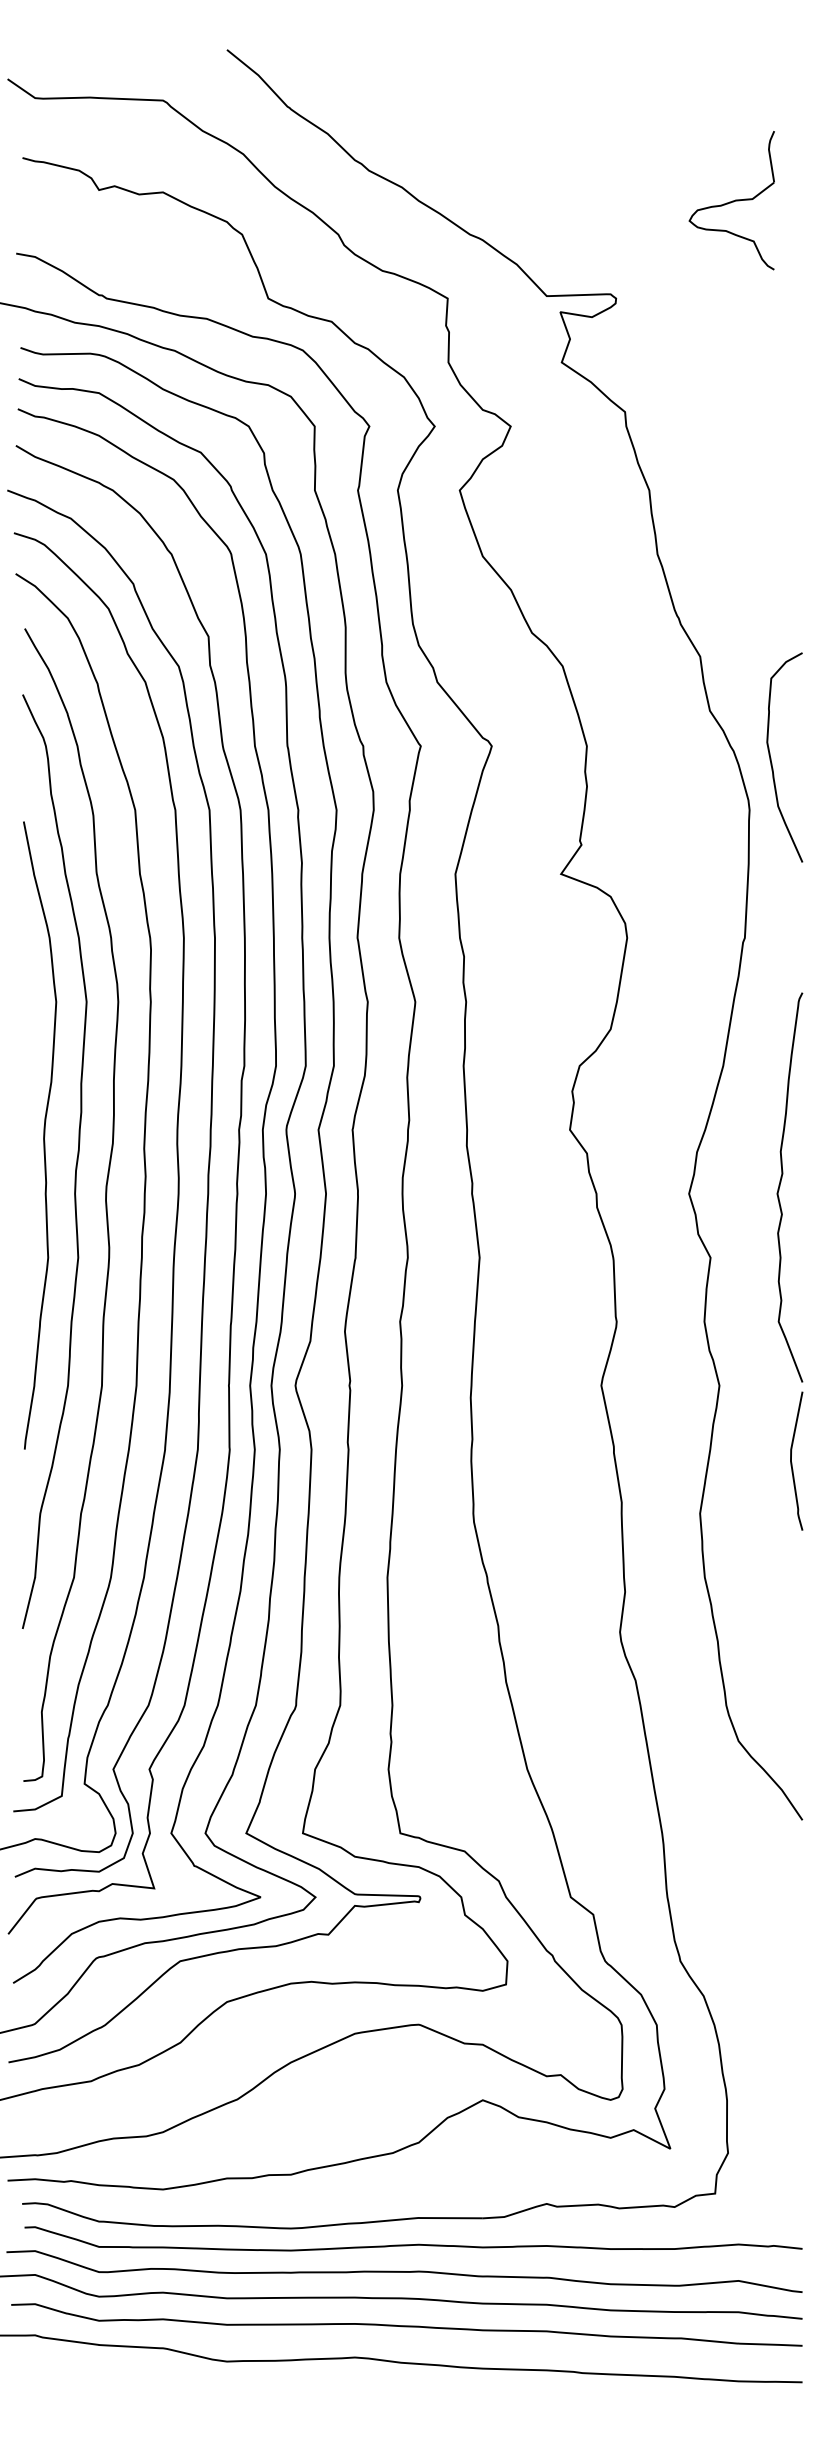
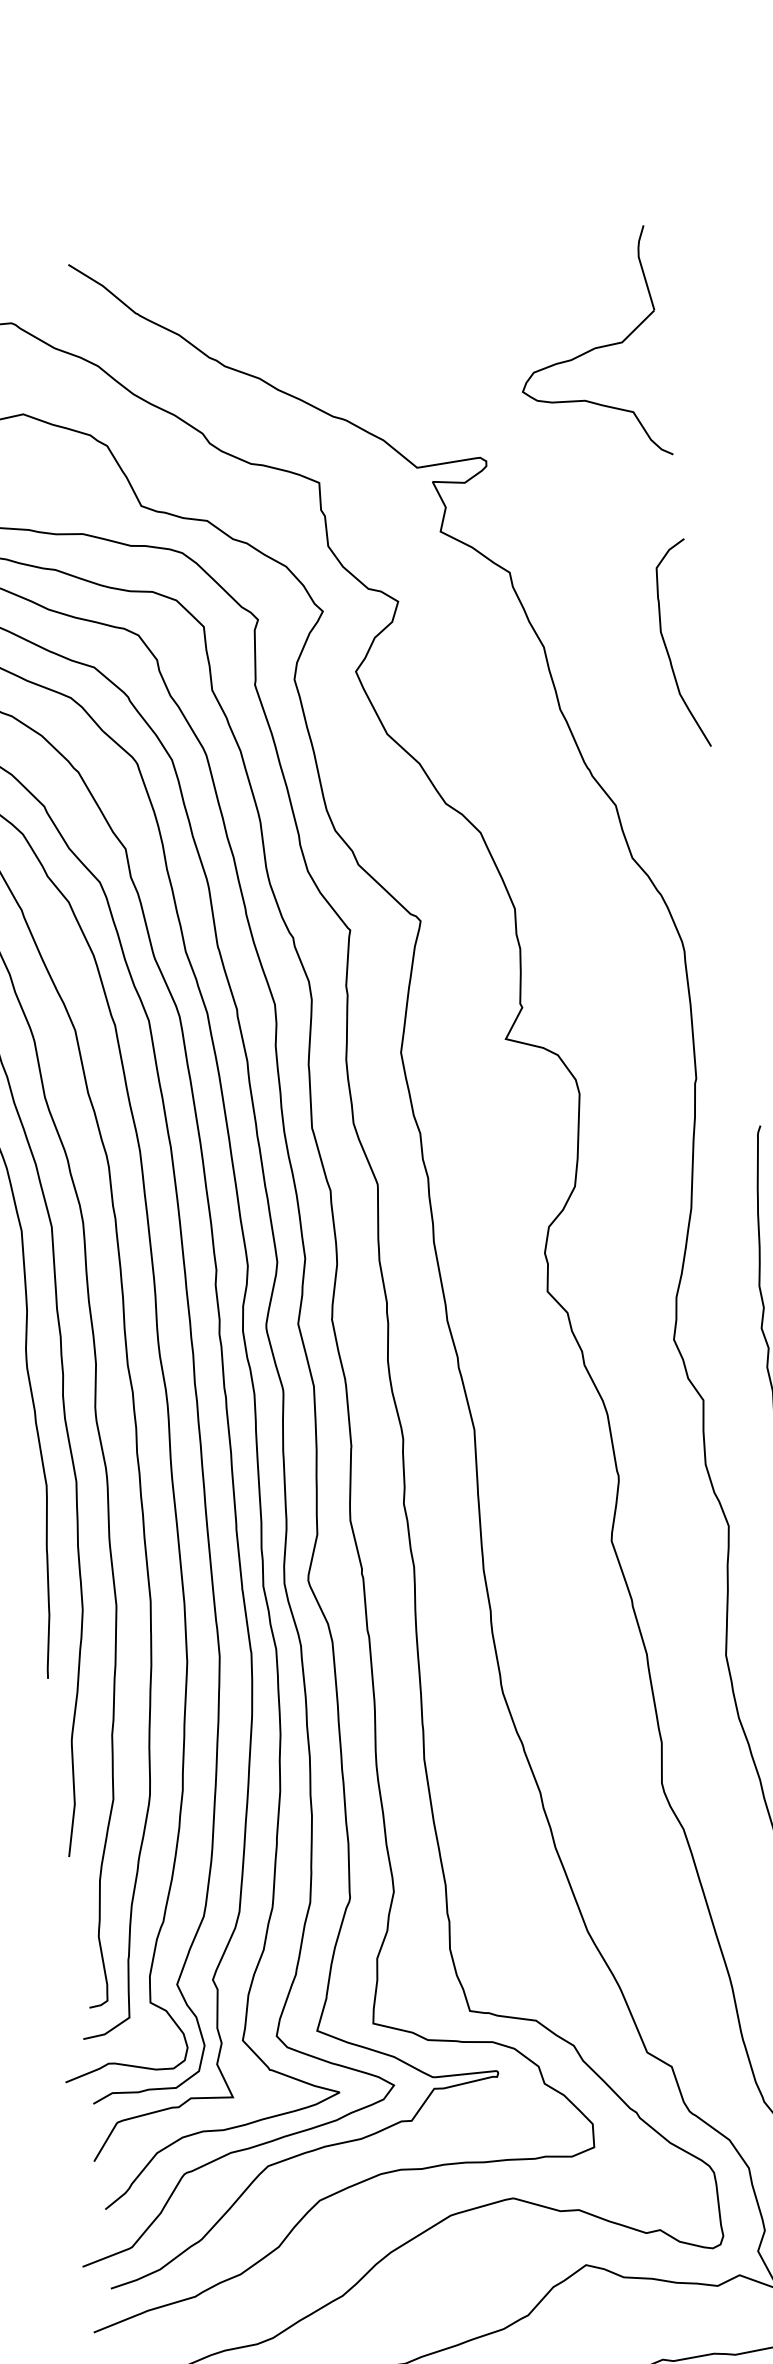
part: (731, 200) -> (588, 349), size x1.67
curve: (771, 757) -> (667, 646), moved

